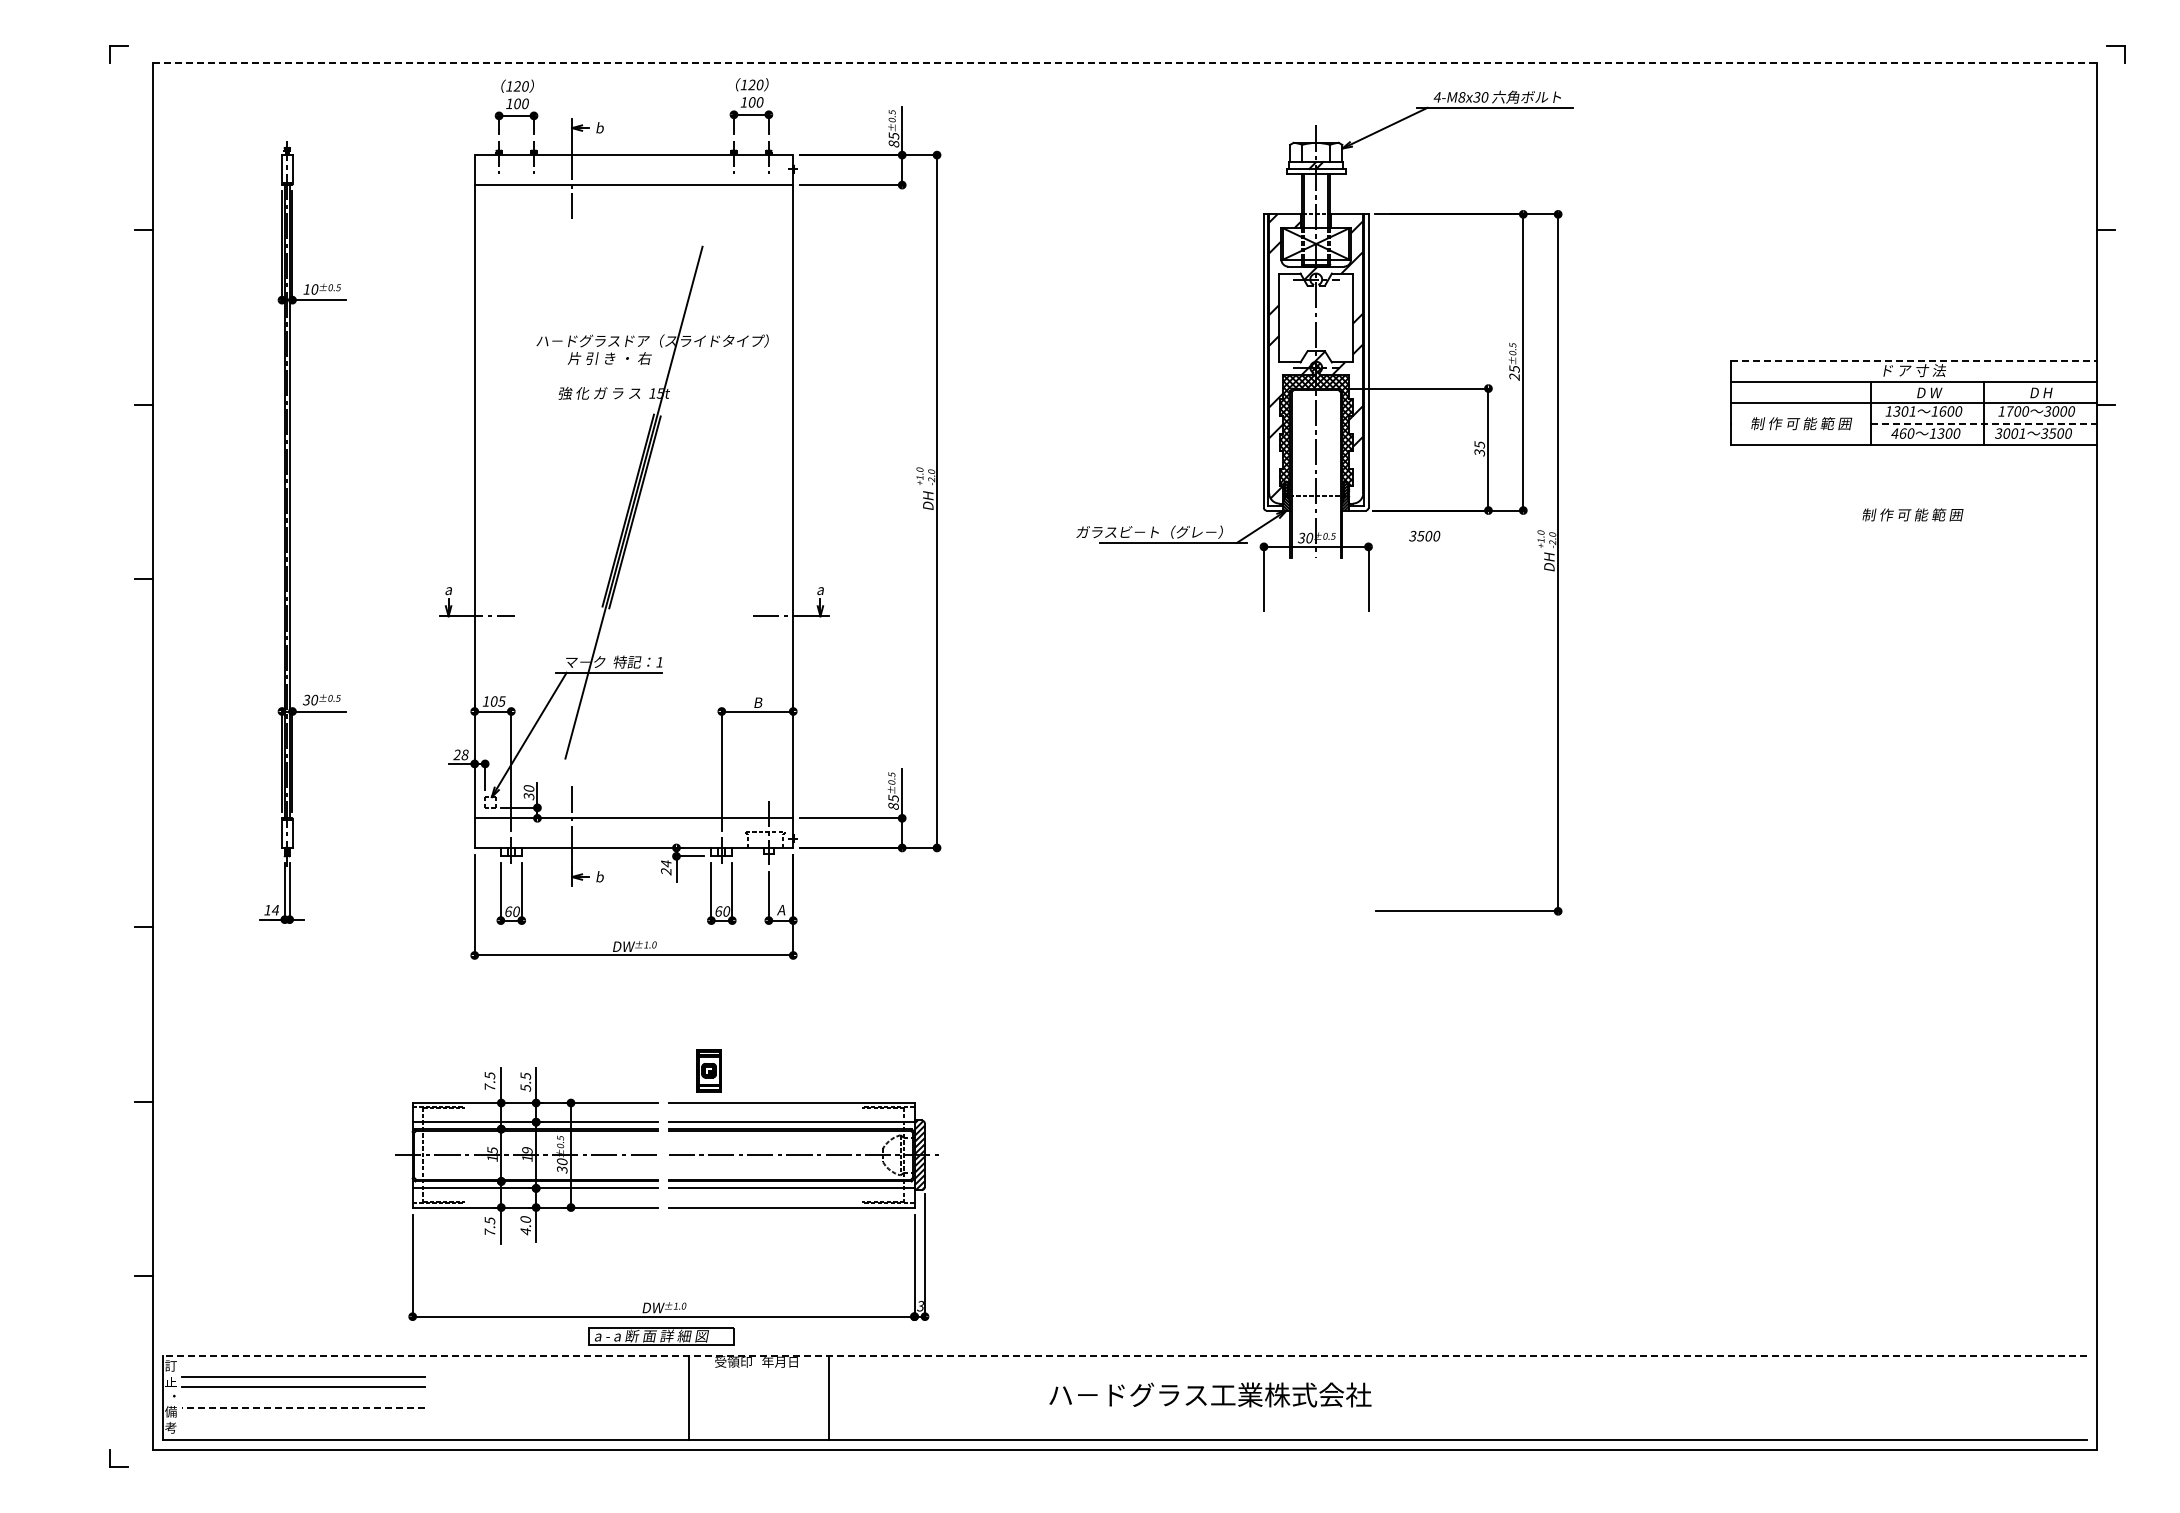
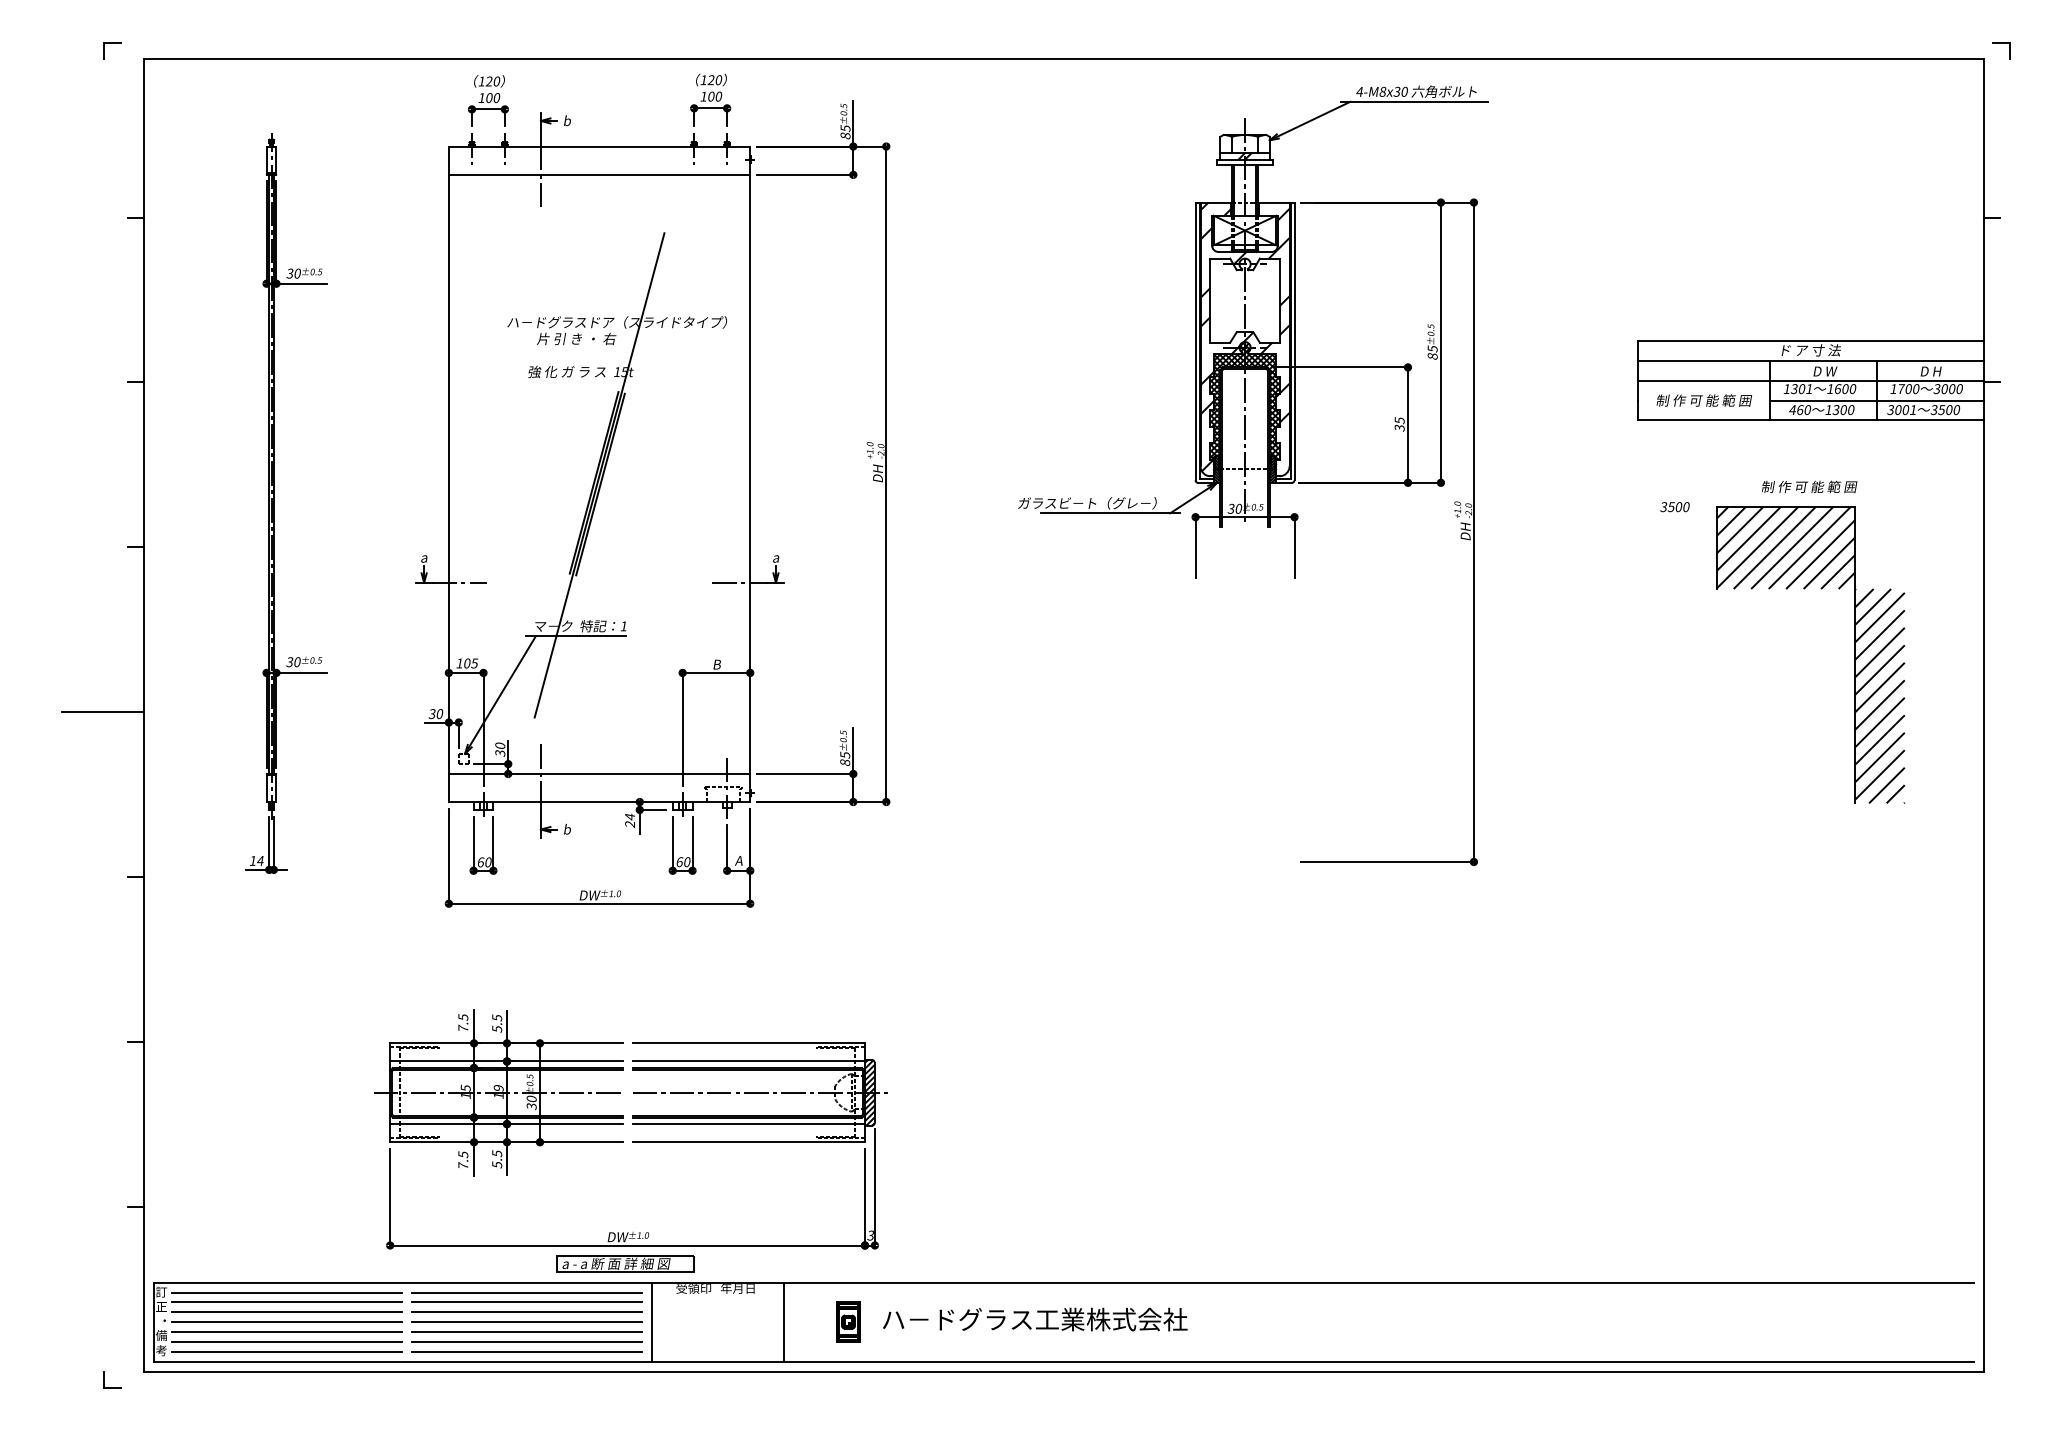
line: (1125, 62) -> (1064, 58), dashed -> solid
text: (306, 289) -> (289, 273), 10 -> 30
line: (1914, 360) -> (1811, 340), dashed -> solid
text: (1514, 376) -> (1432, 355), 25 -> 85
line: (1984, 423) -> (1877, 400), dashed -> solid
text: (1424, 535) -> (1674, 506), moved
part: (1960, 692) -> (1854, 654), added
line: (108, 753) -> (102, 712), added
text: (460, 755) -> (435, 714), 28 -> 30
part: (708, 1070) -> (847, 1321), moved
text: (525, 1225) -> (496, 1159), 4.0 -> 5.5
line: (1124, 1355) -> (1063, 1282), dashed -> solid
line: (302, 1366) -> (285, 1292), added
line: (556, 1366) -> (526, 1292), added
line: (556, 1376) -> (526, 1302), added
line: (556, 1387) -> (526, 1312), added
text: (1210, 1394) -> (1035, 1319), moved
line: (302, 1397) -> (285, 1321), added
line: (556, 1397) -> (526, 1321), added
line: (303, 1408) -> (286, 1332), dashed -> solid
line: (556, 1408) -> (526, 1332), added
line: (302, 1418) -> (285, 1341), added
line: (556, 1418) -> (526, 1341), added
line: (302, 1429) -> (285, 1352), added
line: (556, 1429) -> (526, 1352), added

